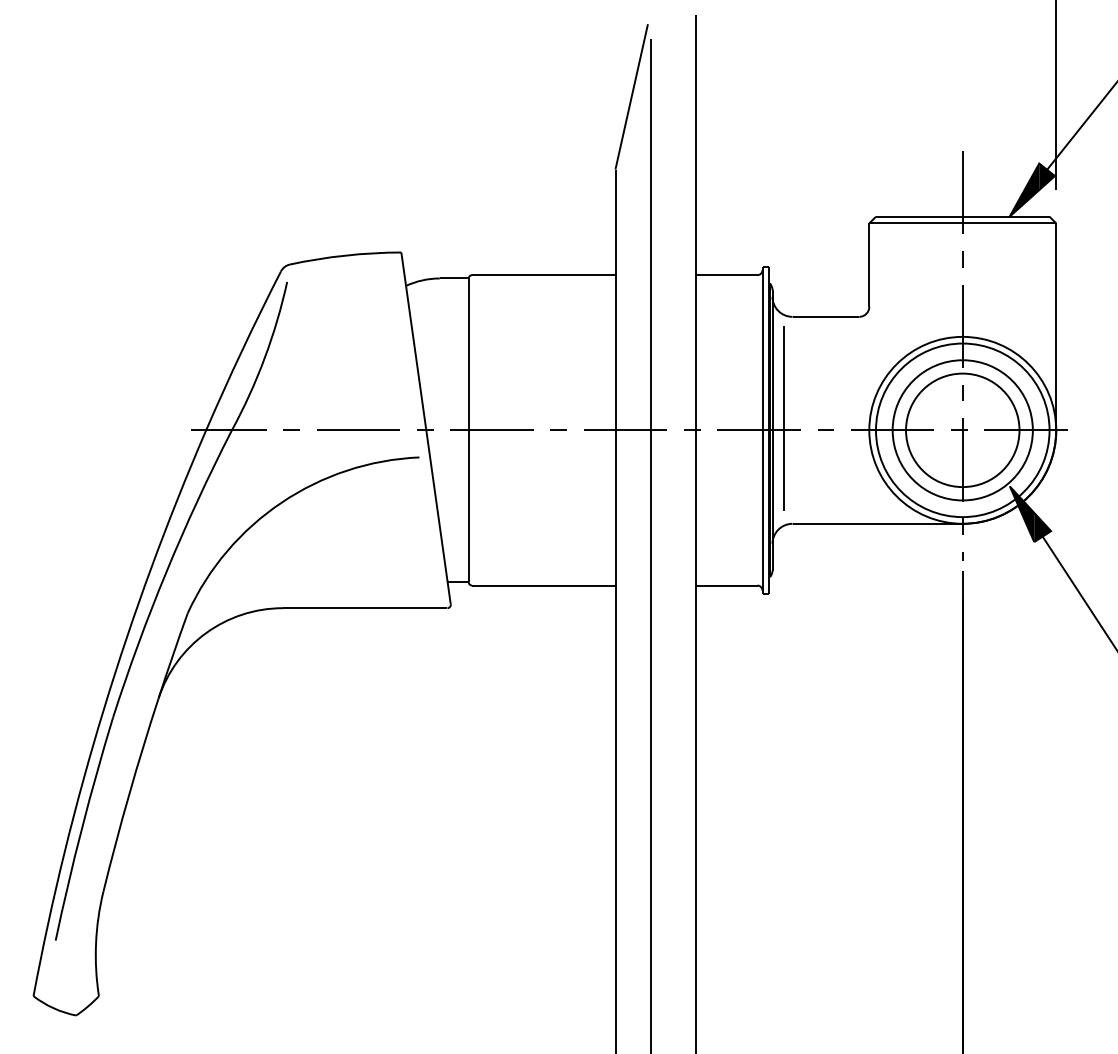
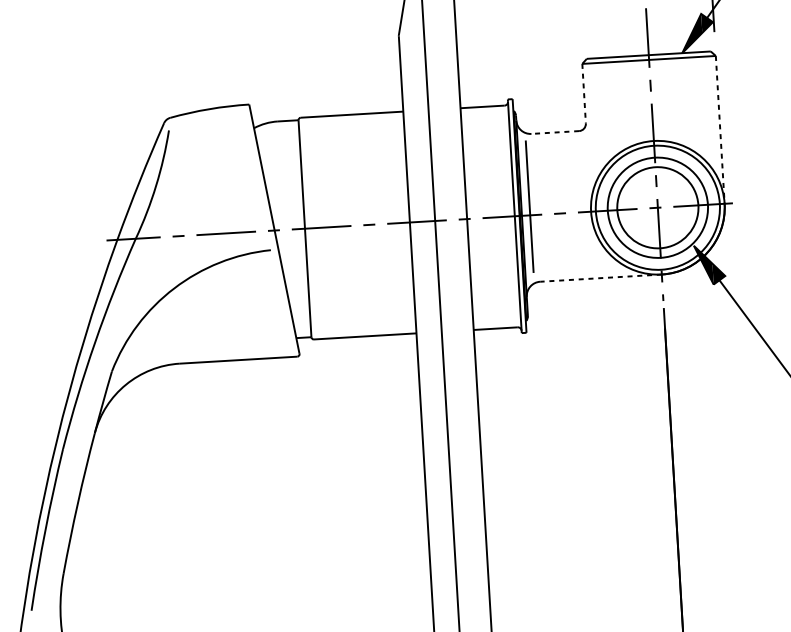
line: (869, 265) -> (584, 93), solid -> dashed
line: (825, 316) -> (554, 132), solid -> dashed
line: (1056, 327) -> (720, 130), solid -> dashed
line: (877, 523) -> (600, 277), solid -> dashed

